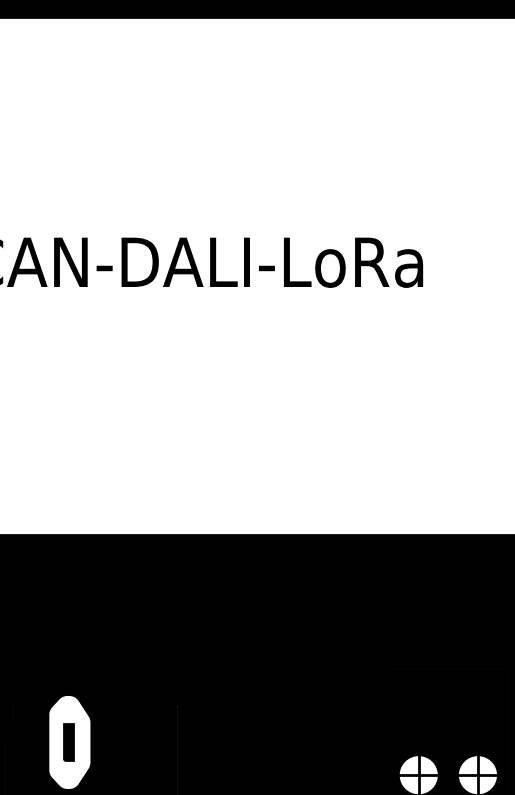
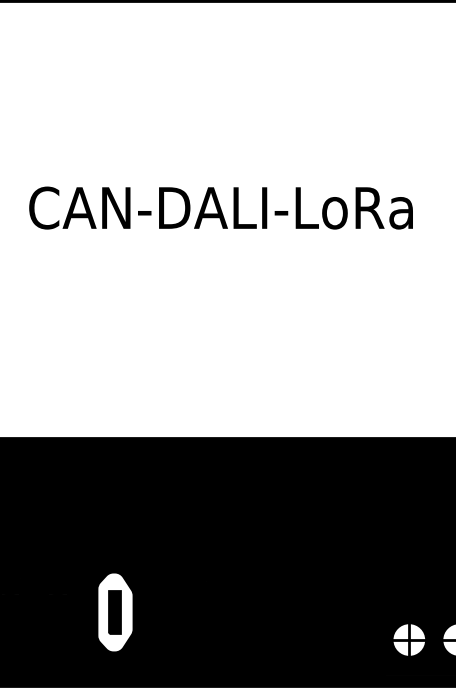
part: (68, 742) -> (114, 612), size x1.43

